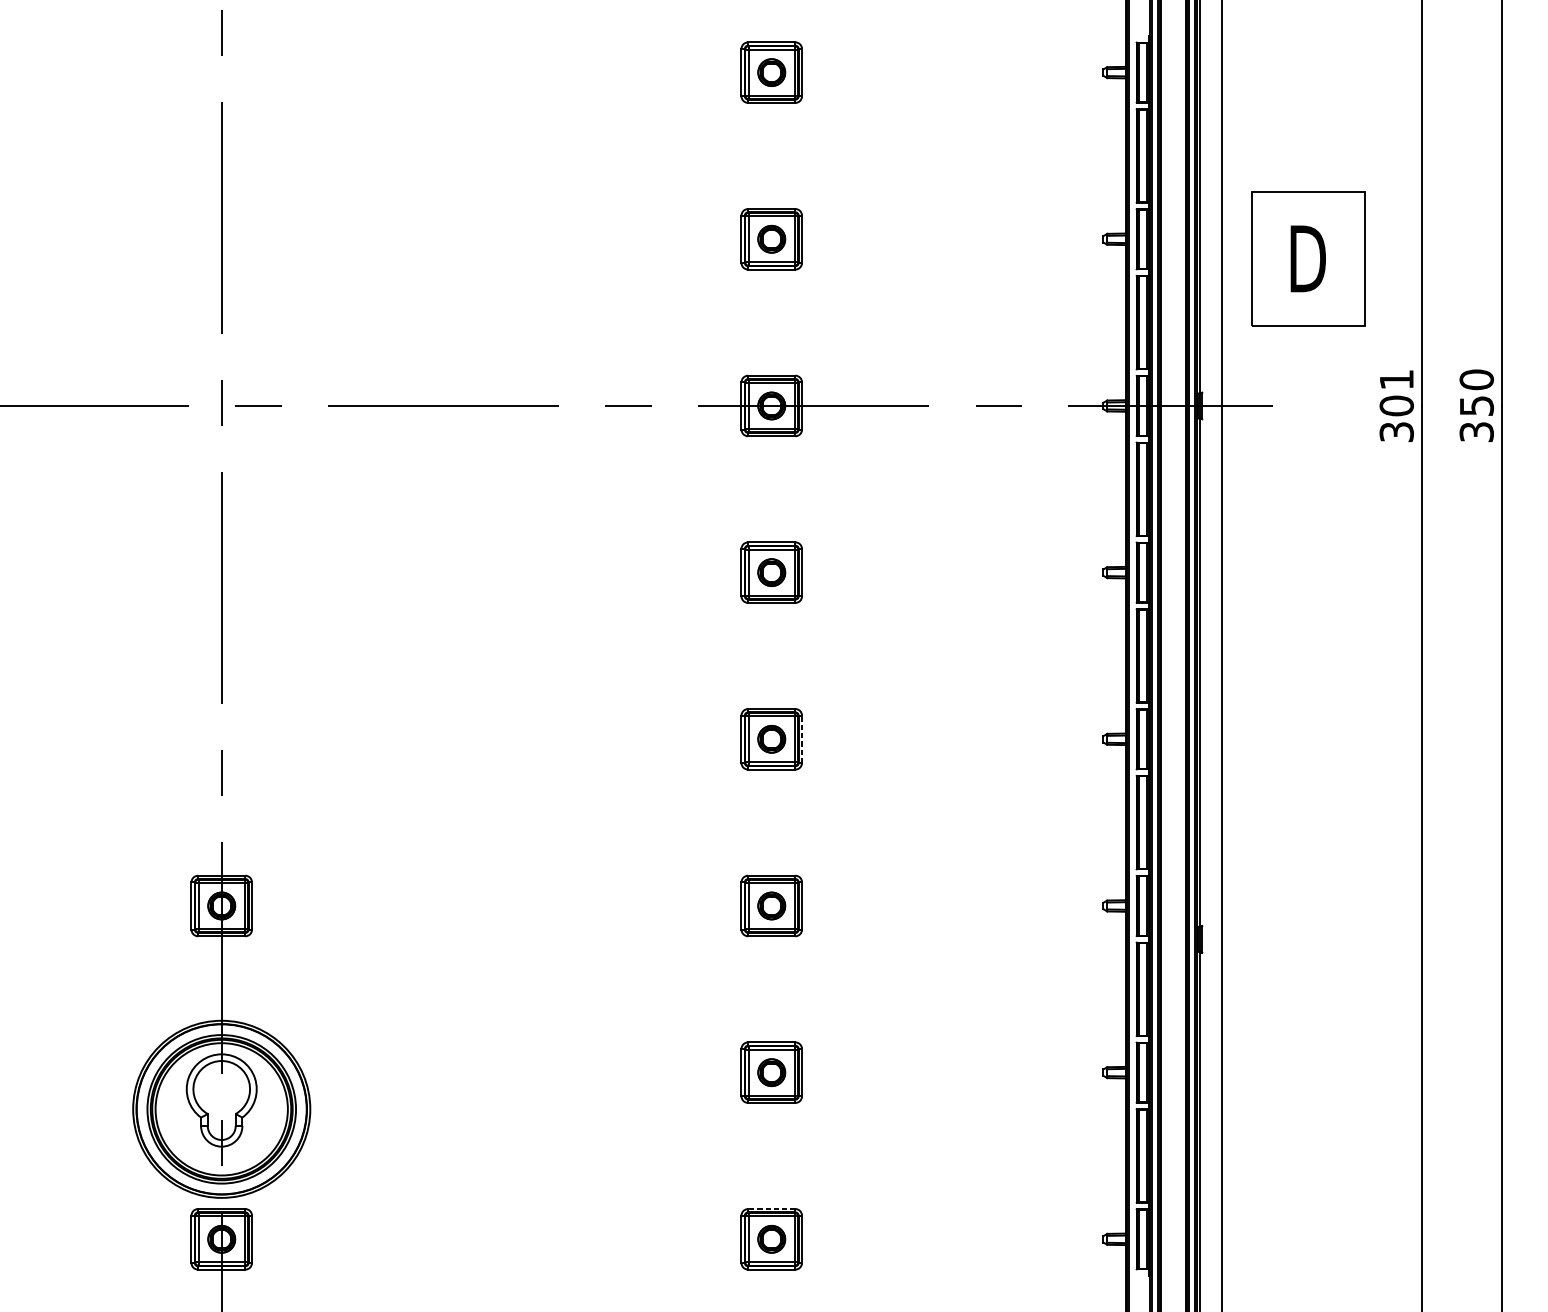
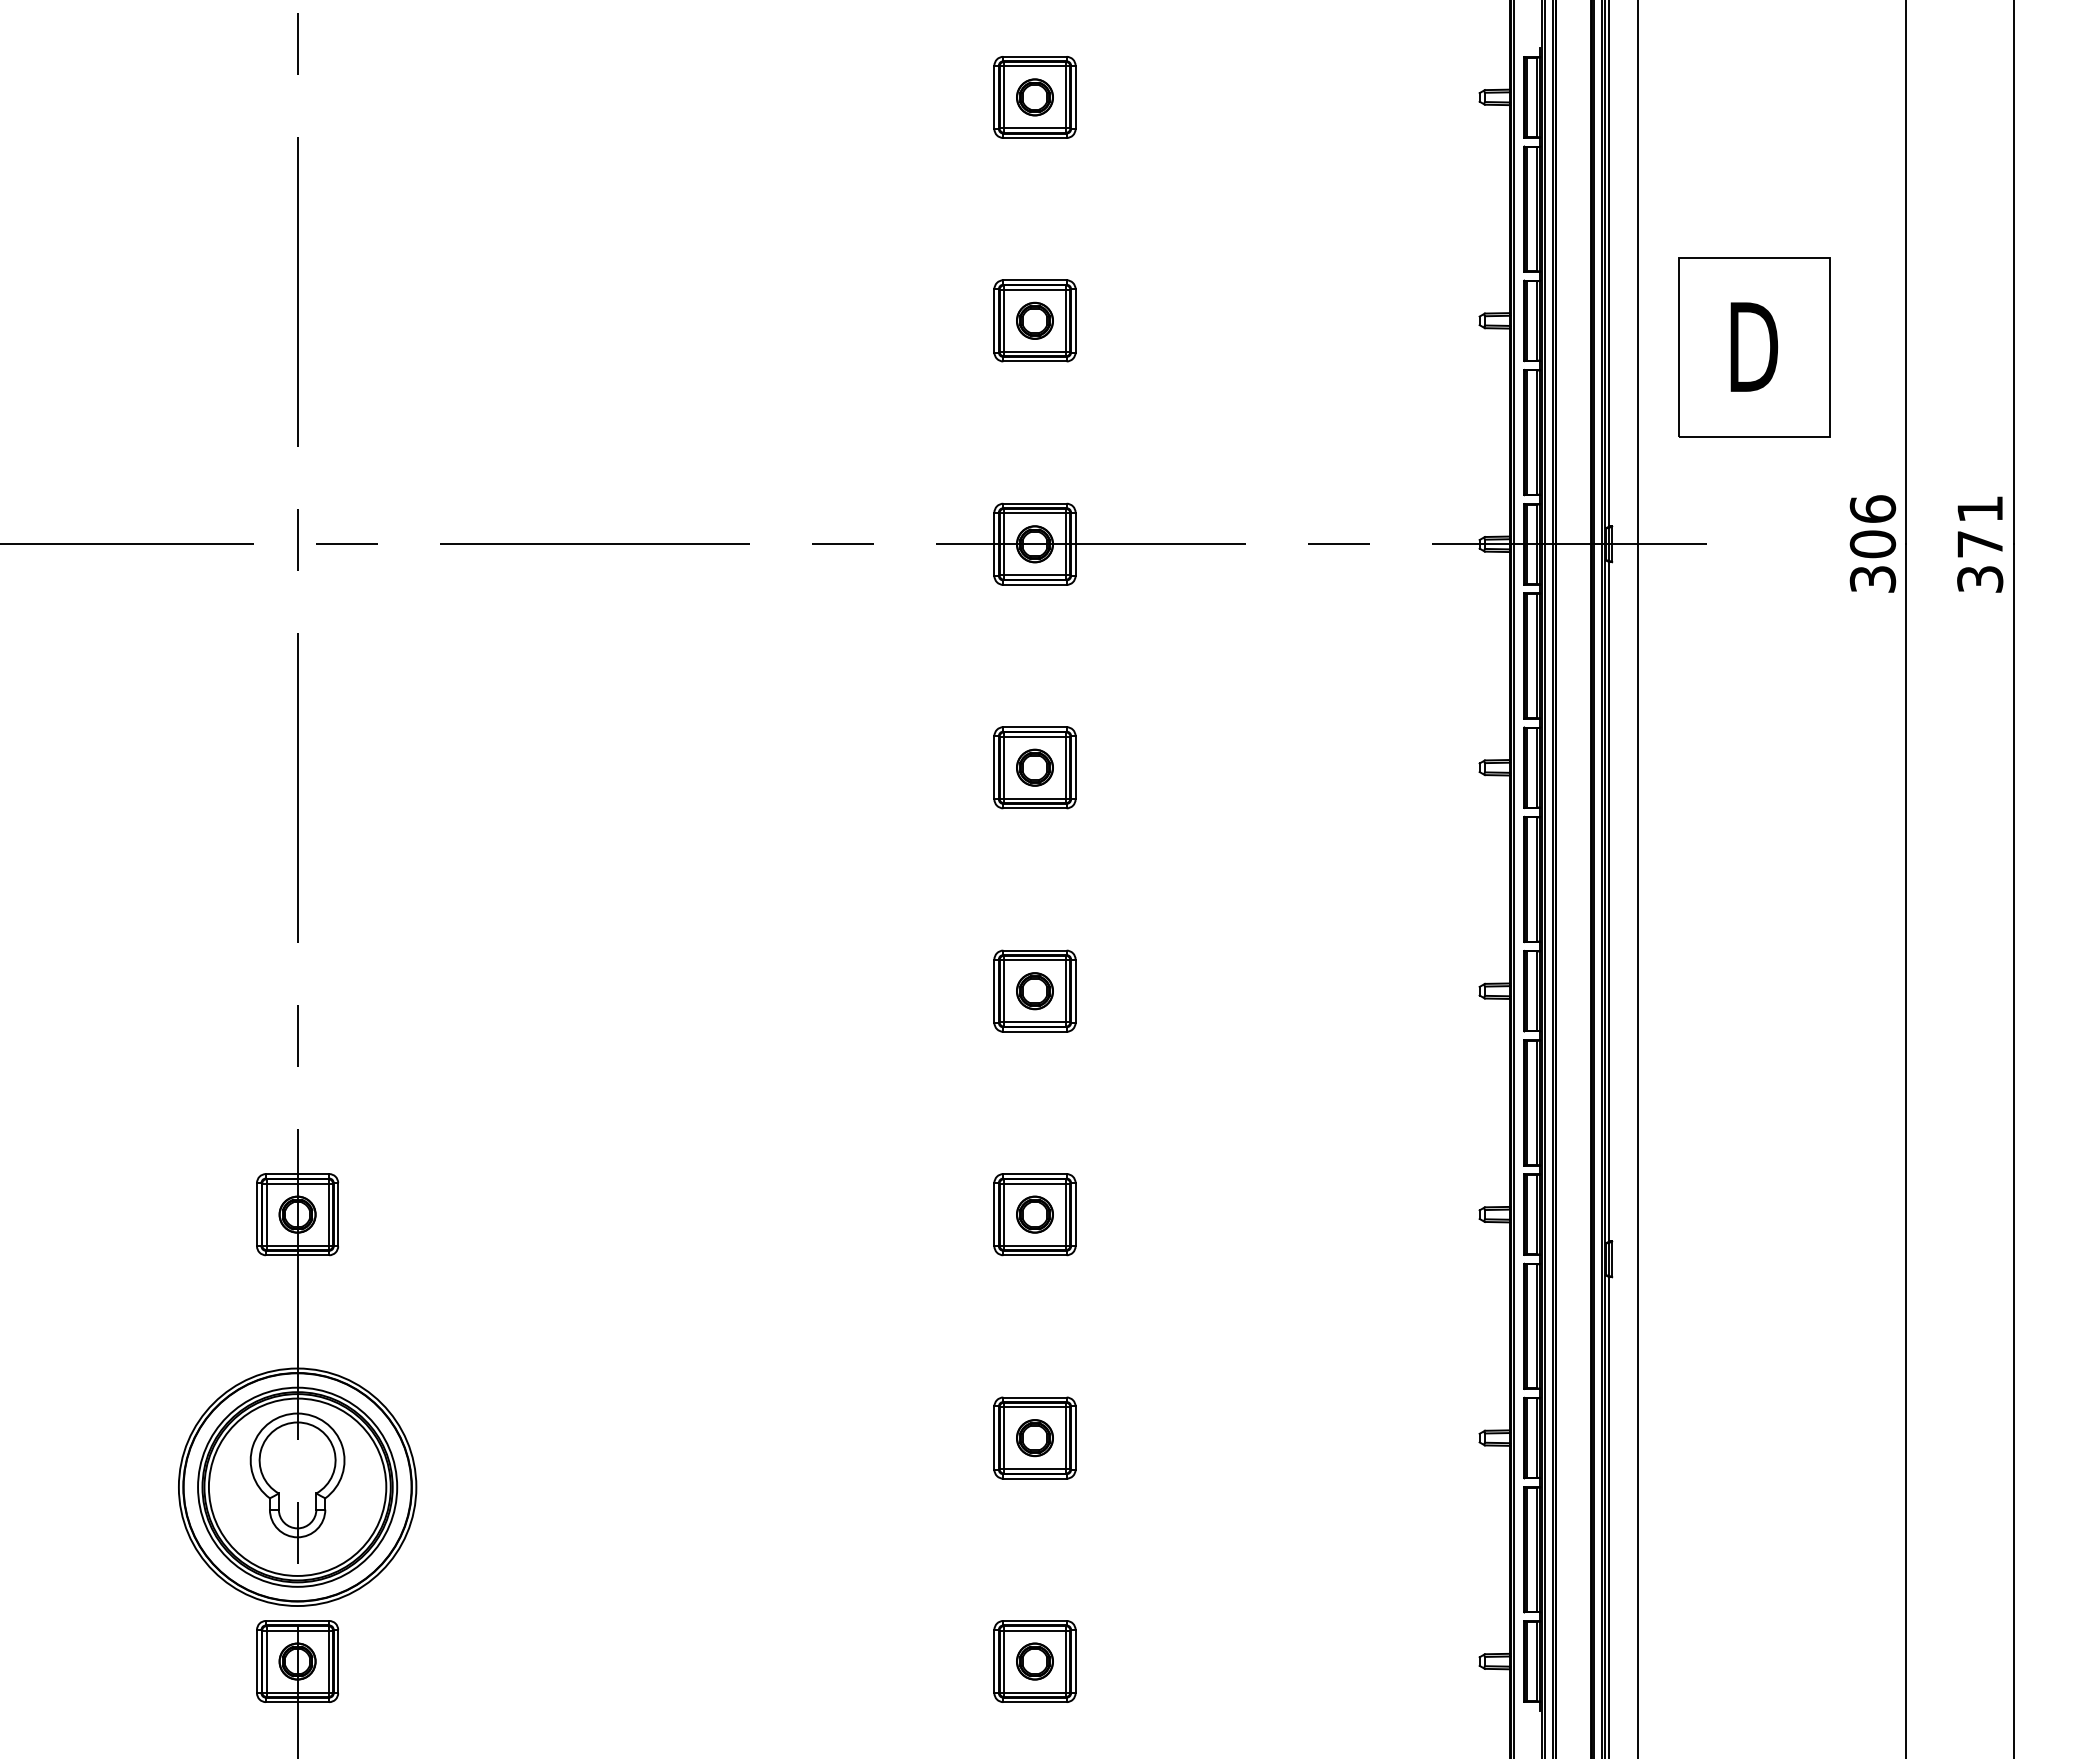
text: (1396, 379) -> (1872, 508), 301 -> 306
text: (1477, 392) -> (1980, 526), 350 -> 371
line: (801, 739) -> (1075, 991), dashed -> solid
line: (772, 1208) -> (1035, 1620), dashed -> solid

